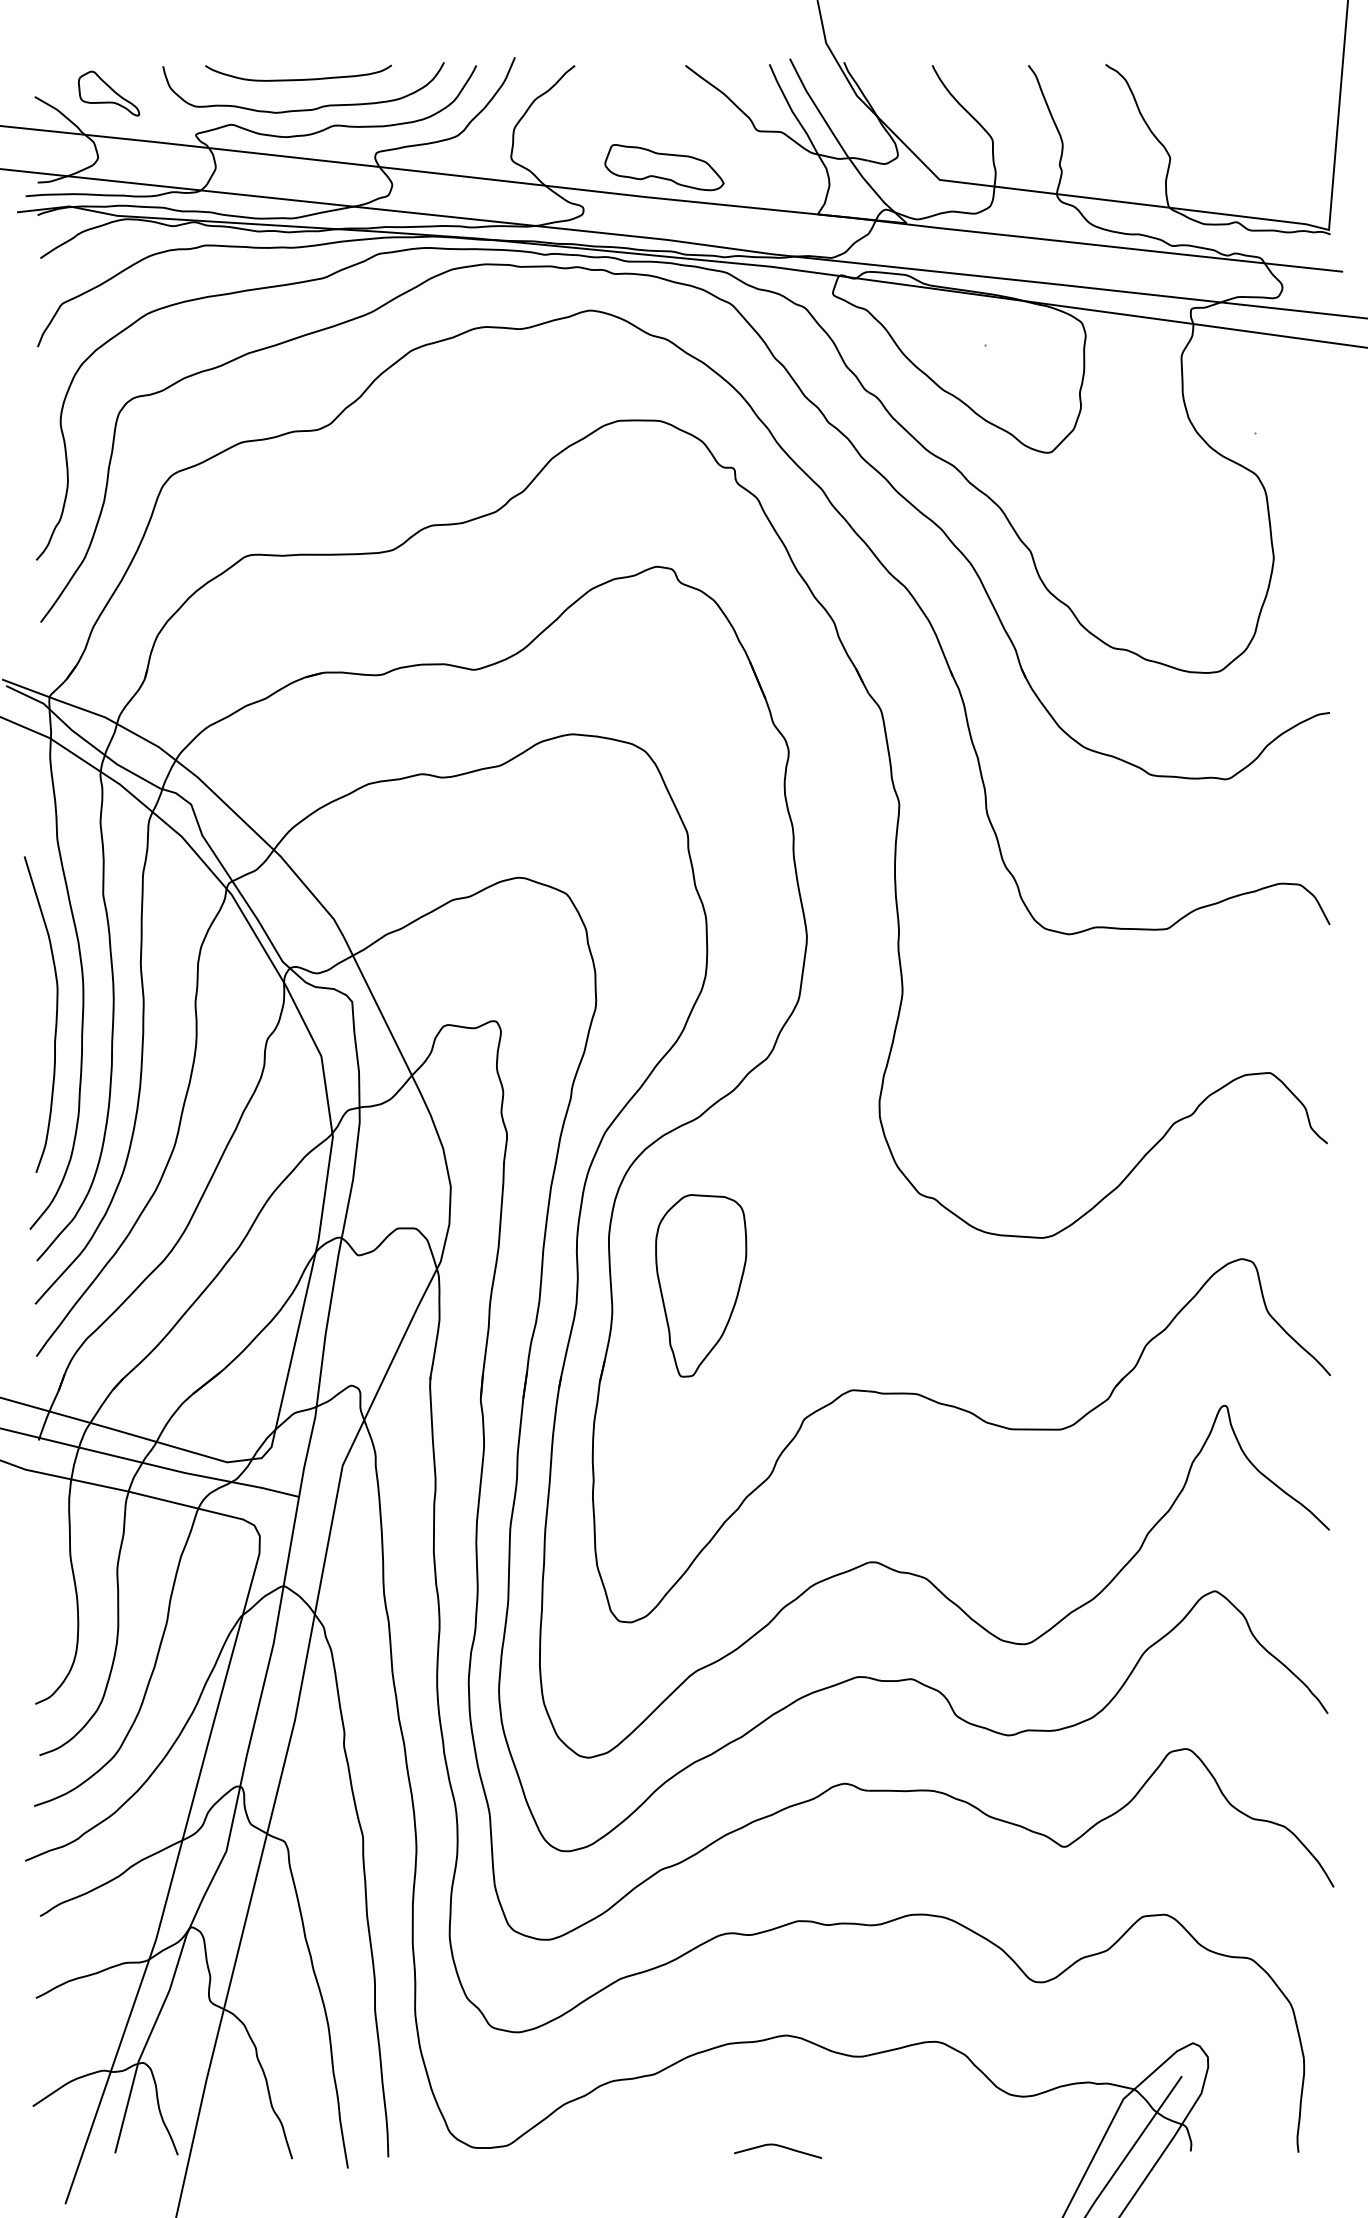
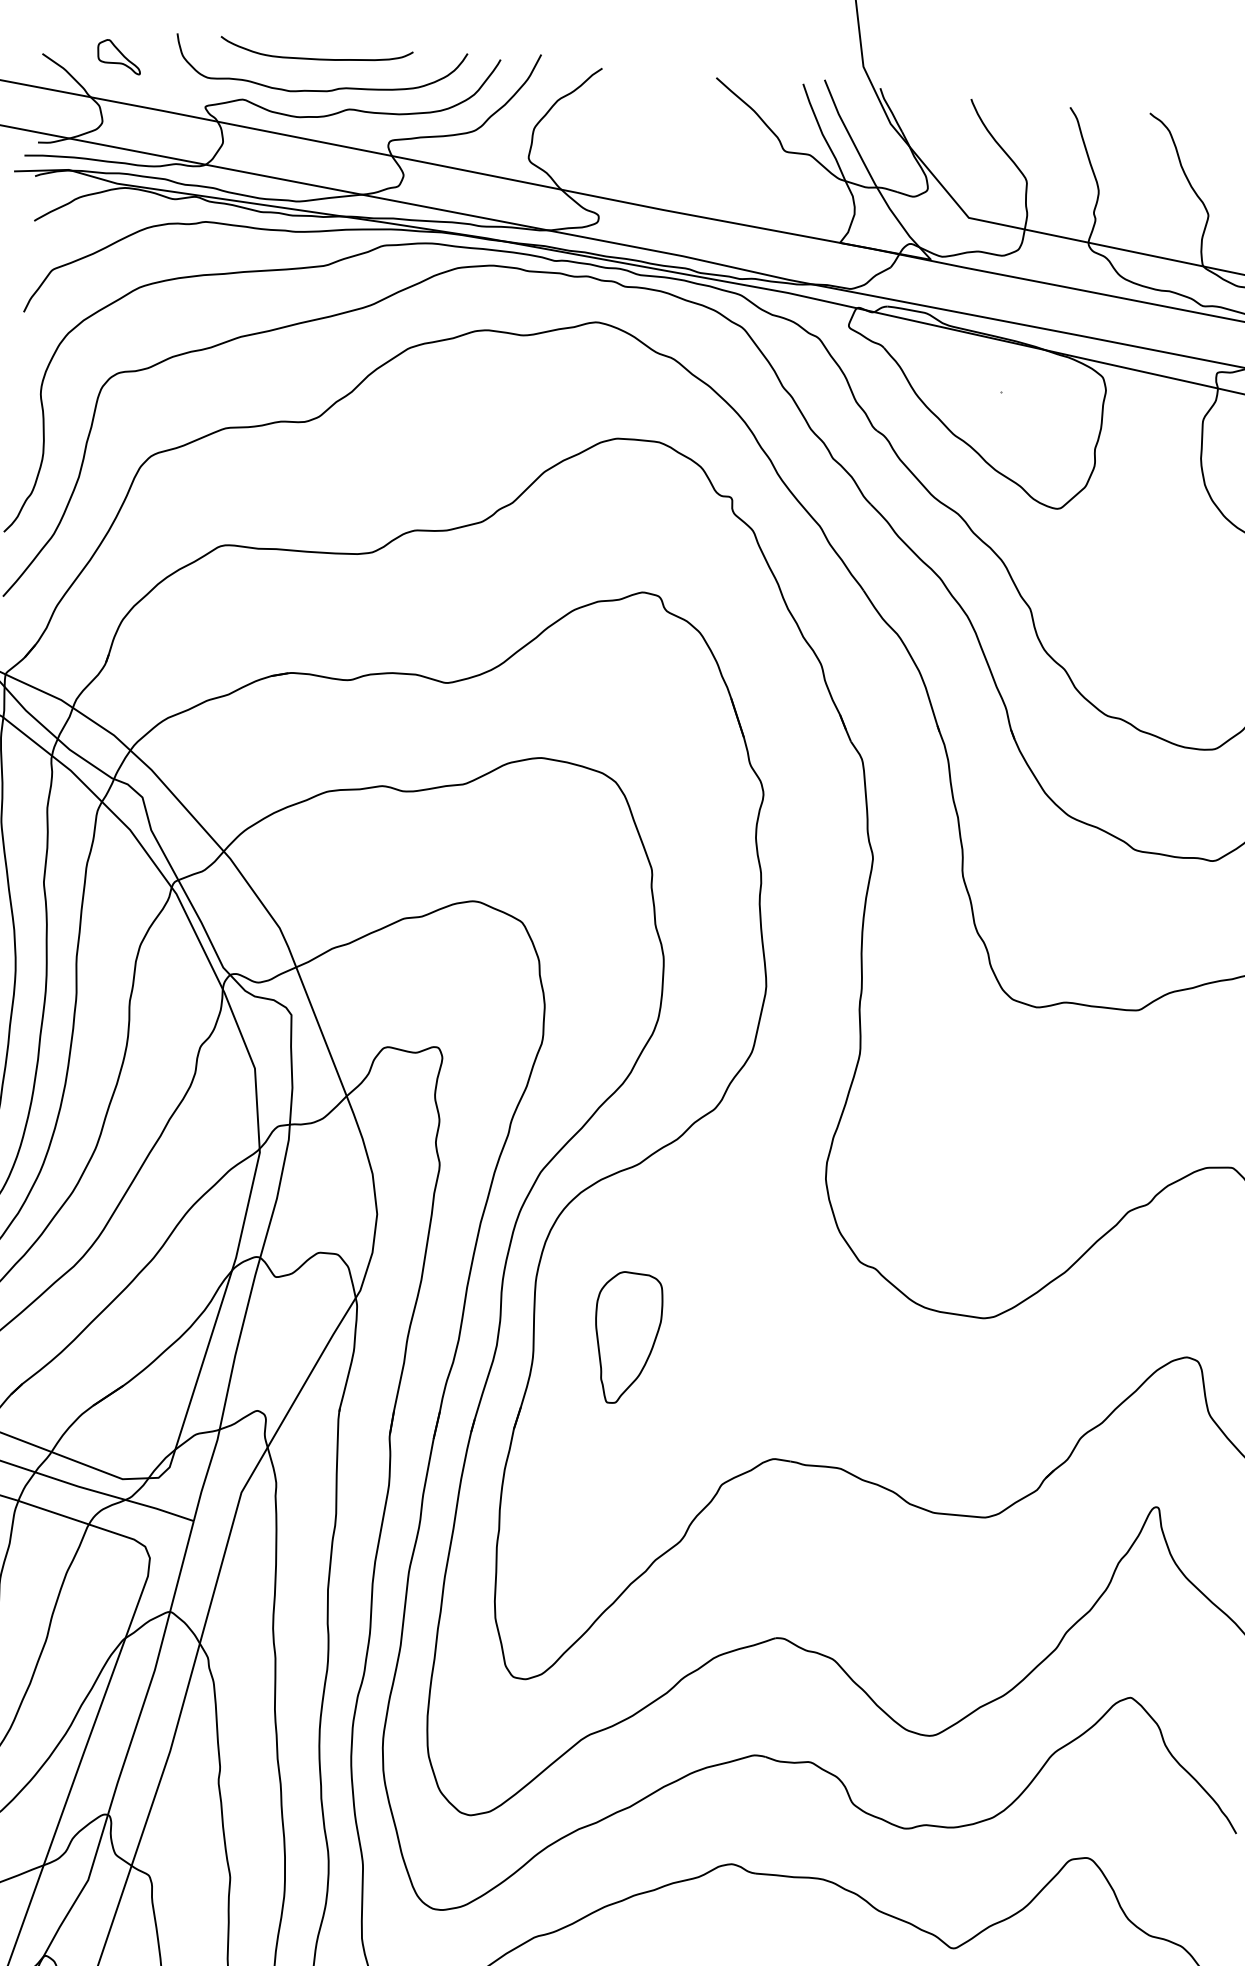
part: (109, 93) -> (119, 56), size x0.7
part: (664, 167) -> (685, 181), removed
part: (701, 1285) -> (627, 1337), size x0.7

